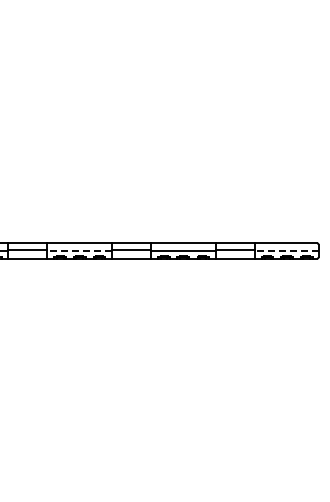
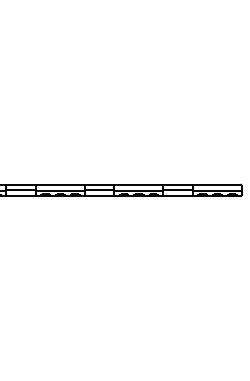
line: (79, 251) -> (60, 190), dashed -> solid
line: (286, 251) -> (217, 190), dashed -> solid

